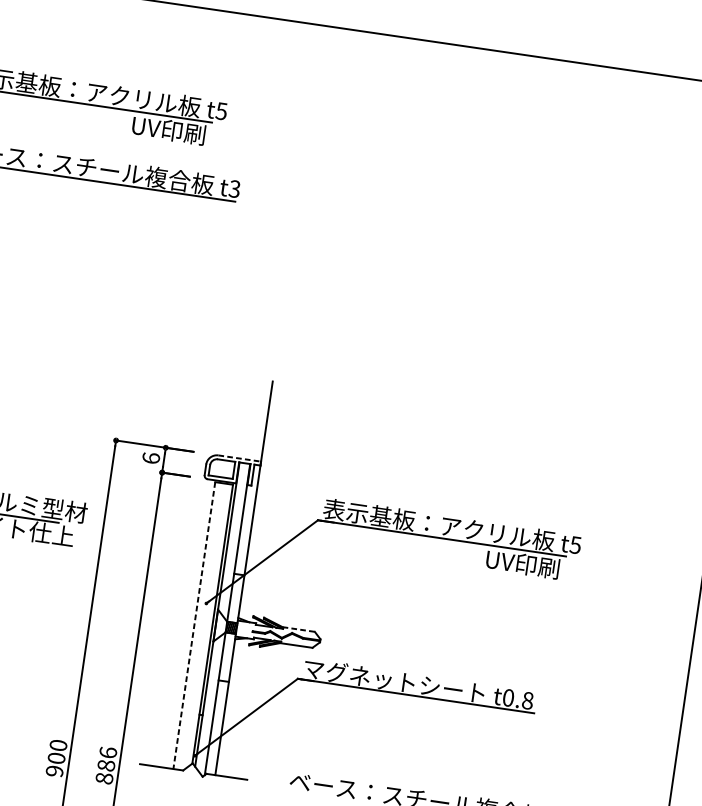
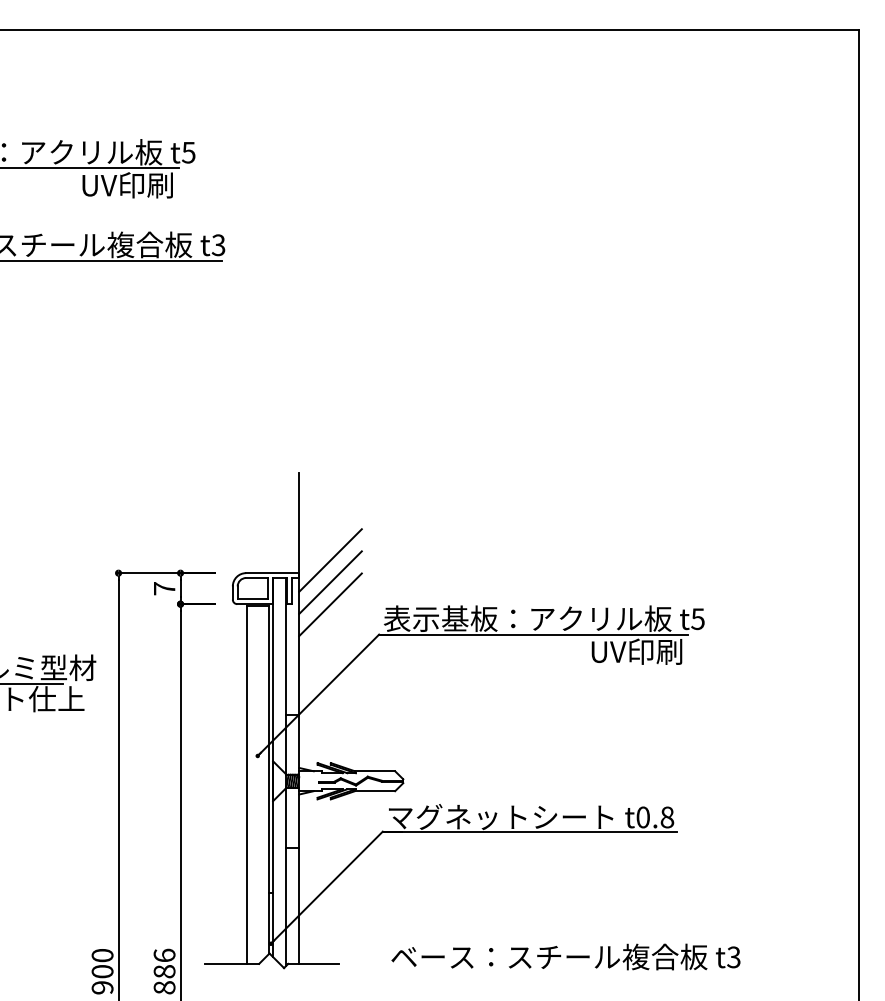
line: (287, 455) -> (330, 560), added
text: (151, 458) -> (164, 588), 6 -> 7
line: (239, 458) -> (272, 573), dashed -> solid
line: (285, 472) -> (330, 582), added
line: (282, 490) -> (330, 604), added
line: (194, 625) -> (247, 785), dashed -> solid
line: (299, 629) -> (375, 771), dashed -> solid

